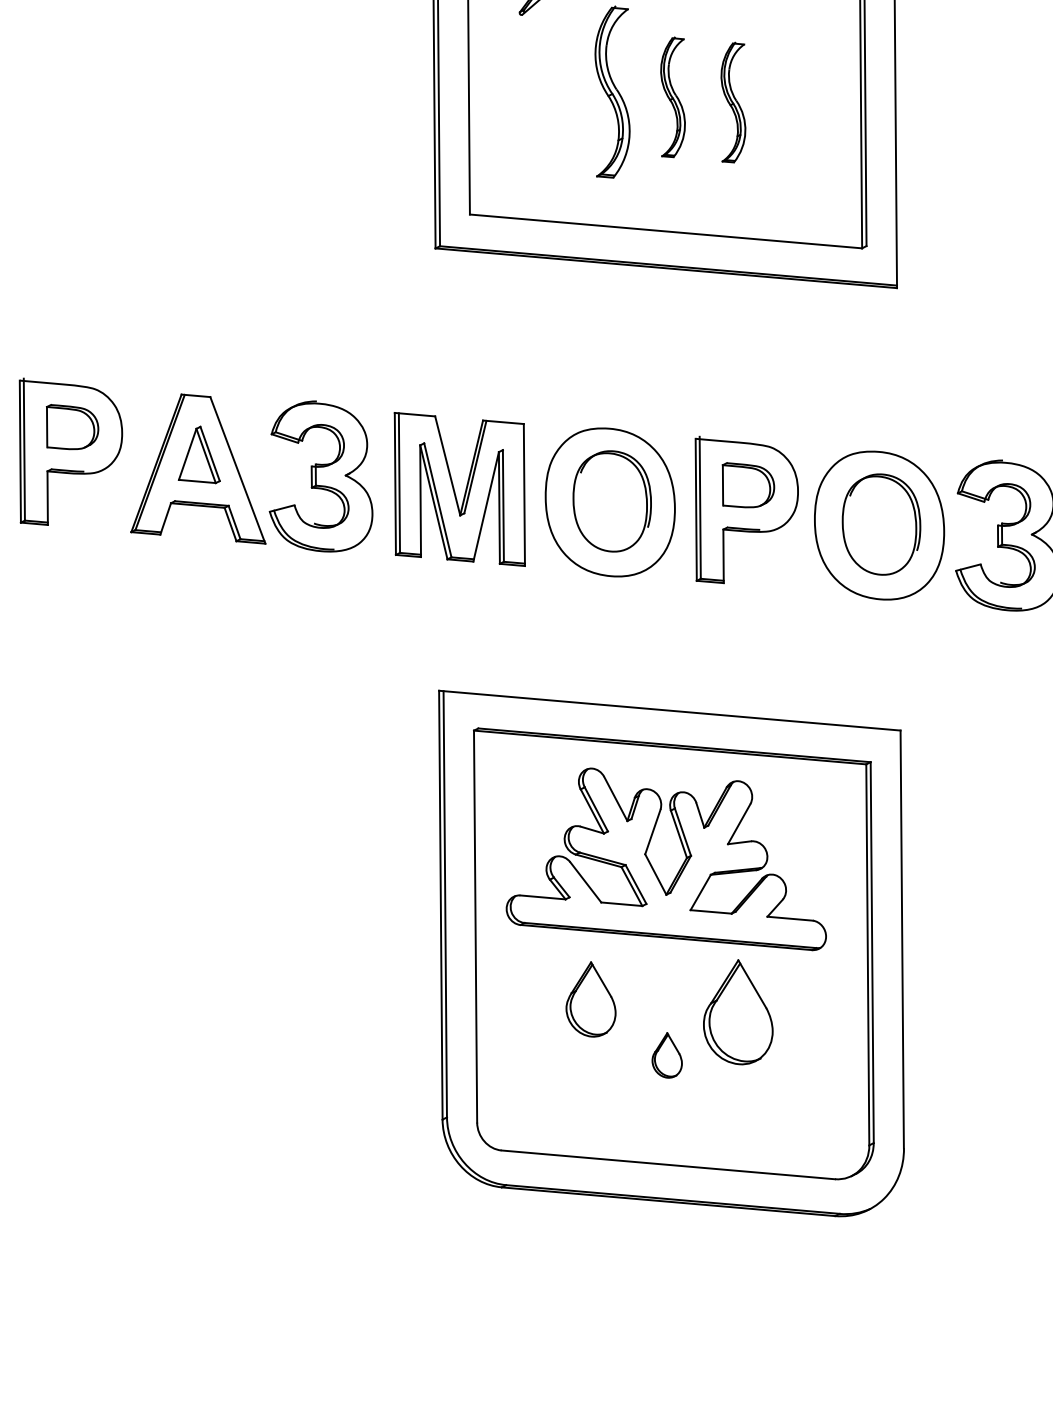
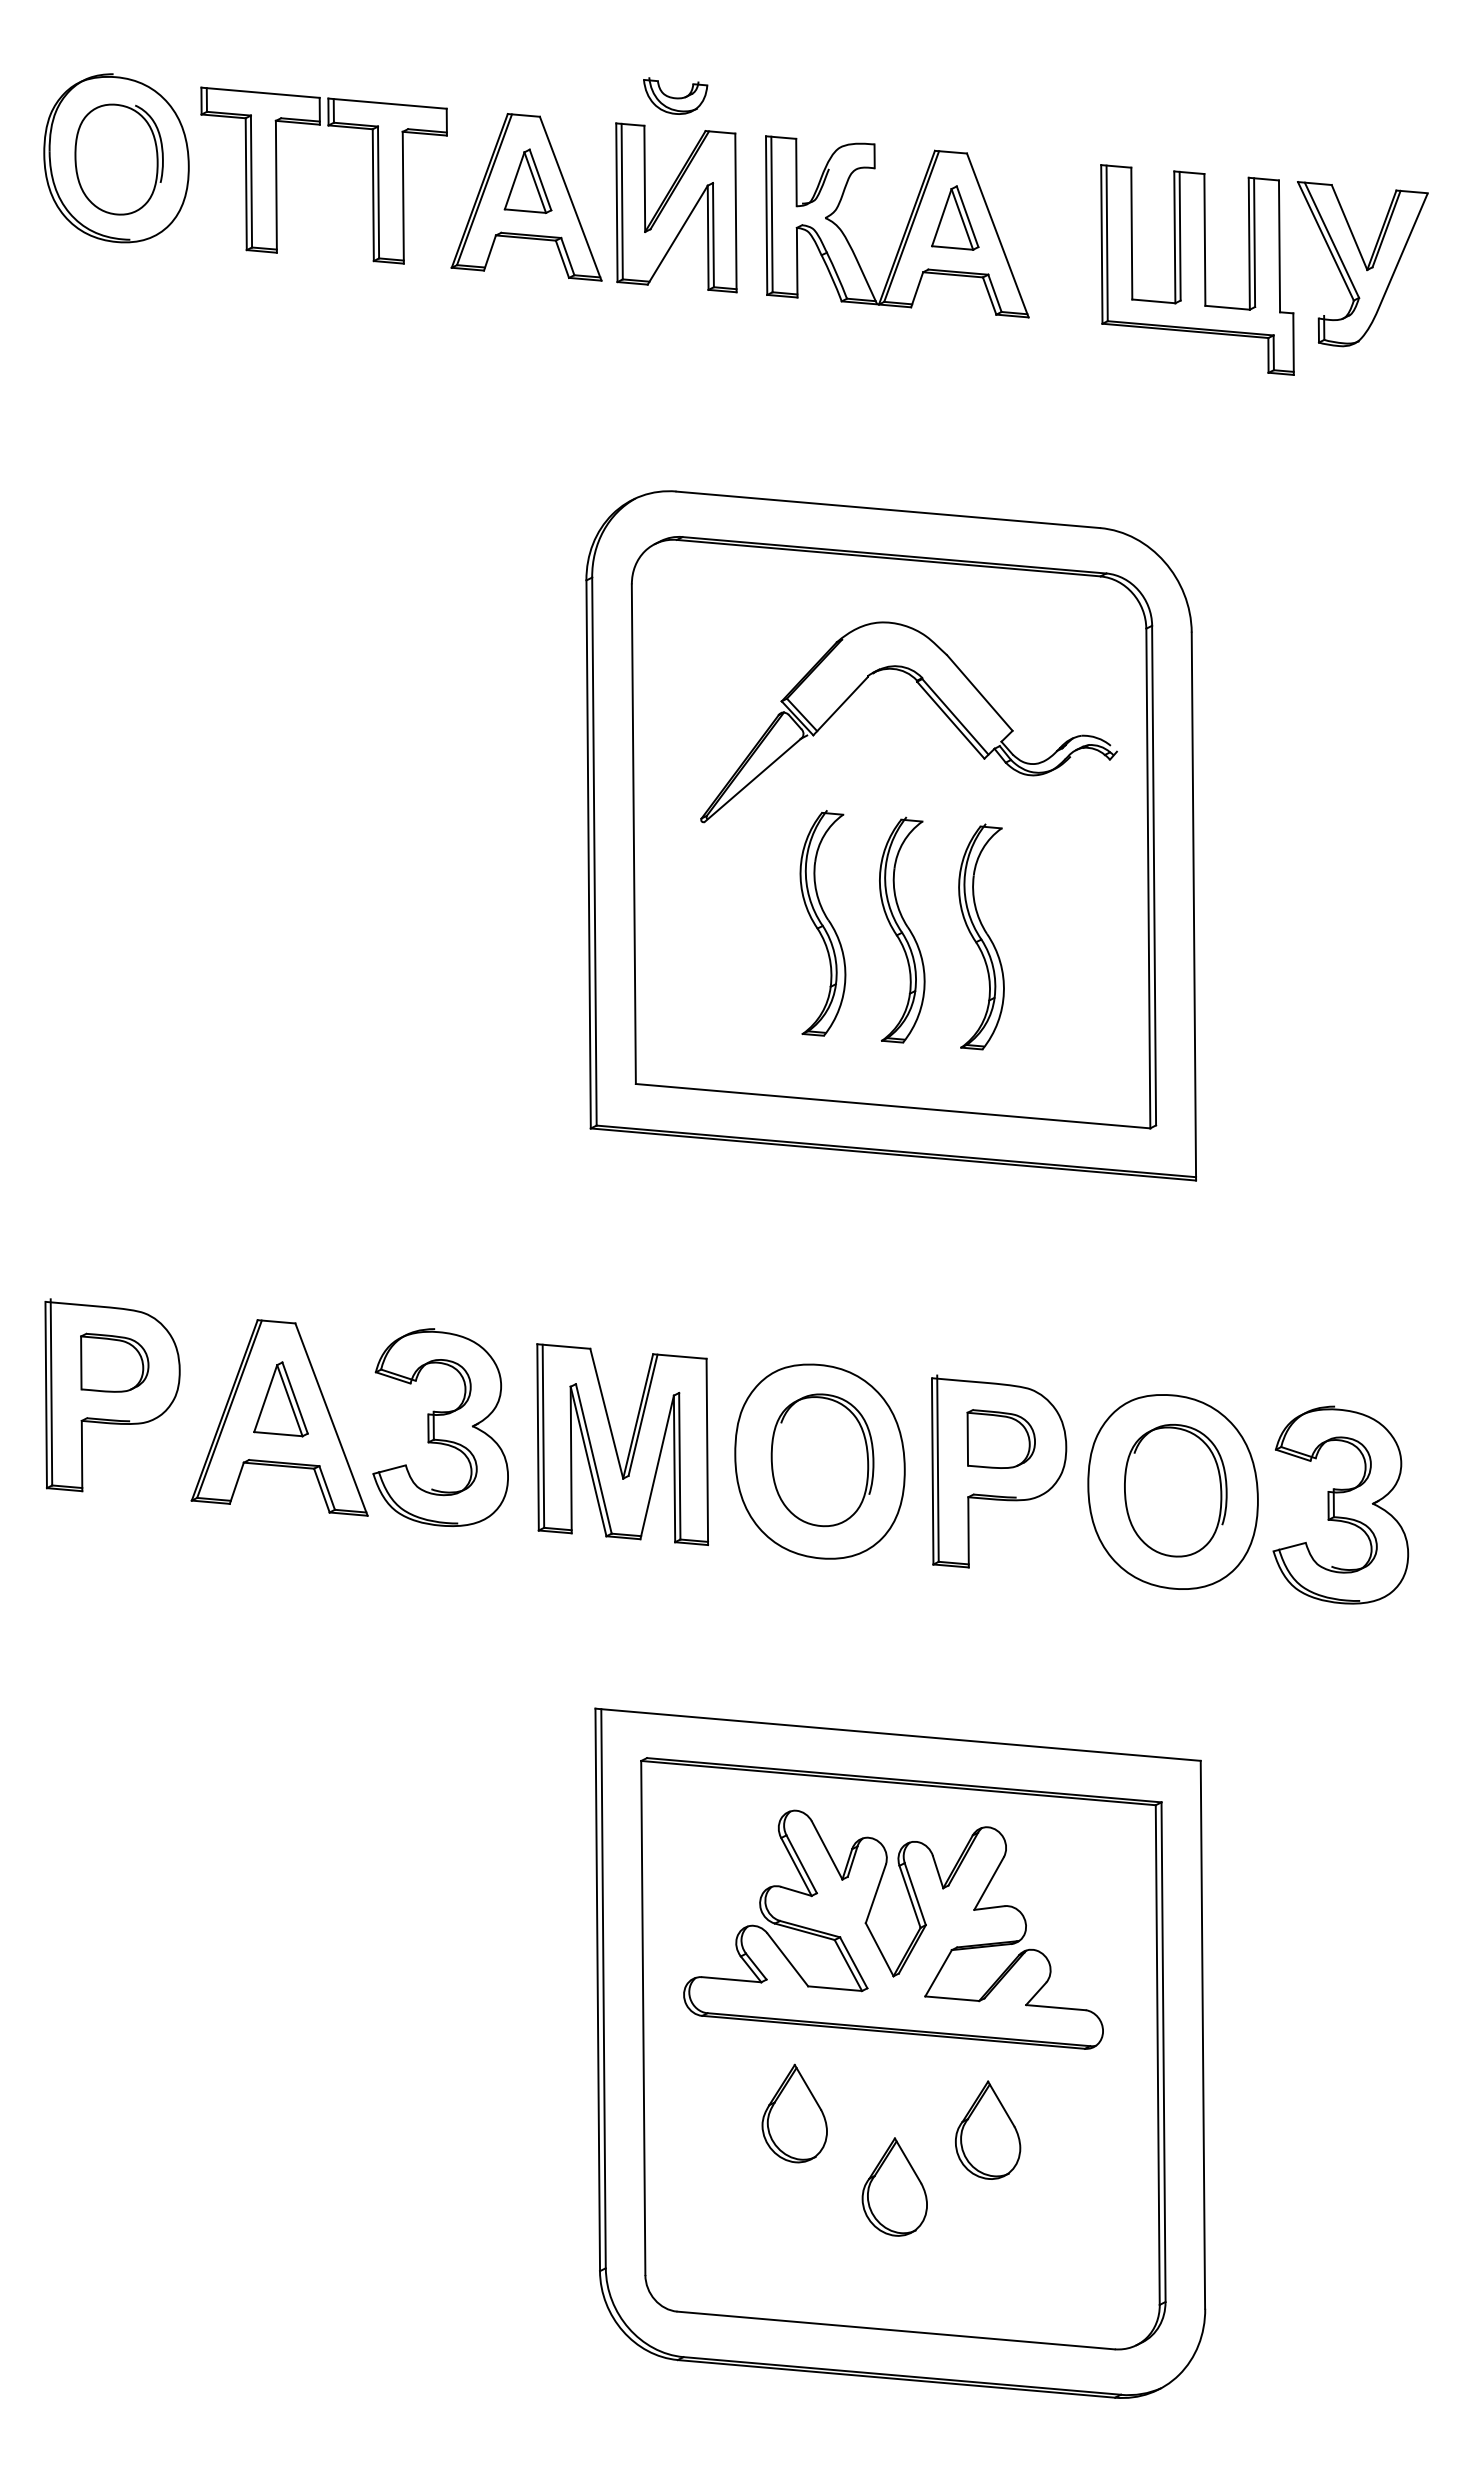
part: (673, 96) -> (902, 929), size x1.43
part: (733, 102) -> (981, 936), size x1.43
part: (738, 1011) -> (988, 2129), size x0.71
part: (667, 1055) -> (894, 2186), size x1.67

